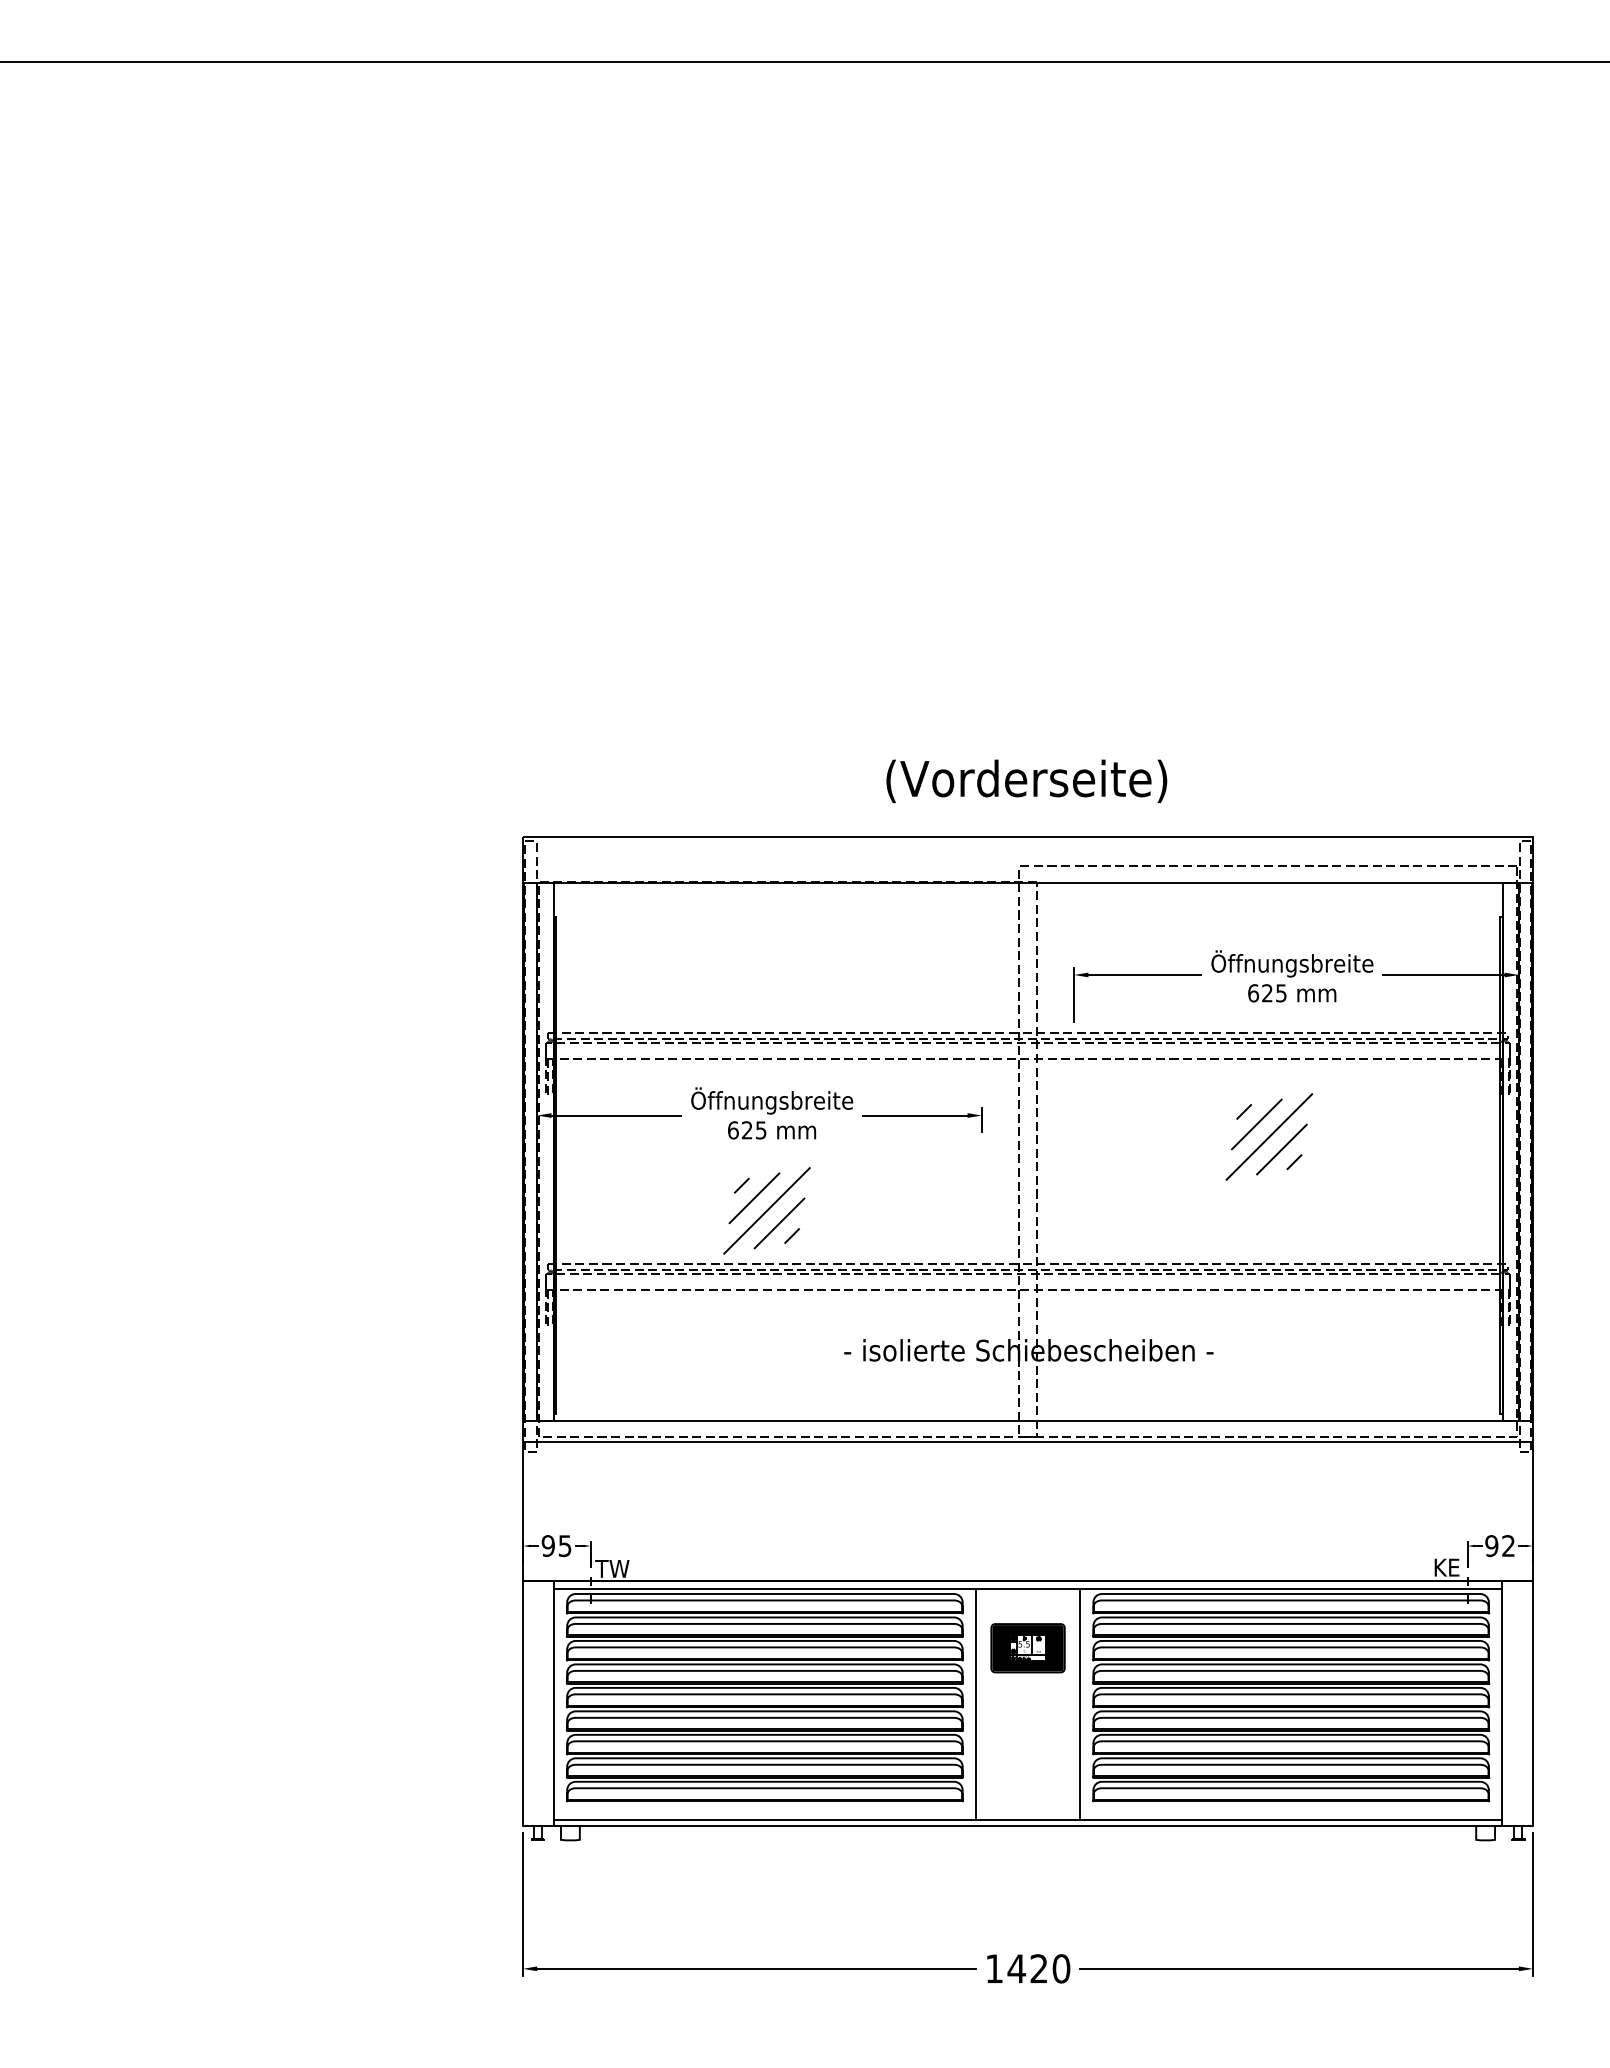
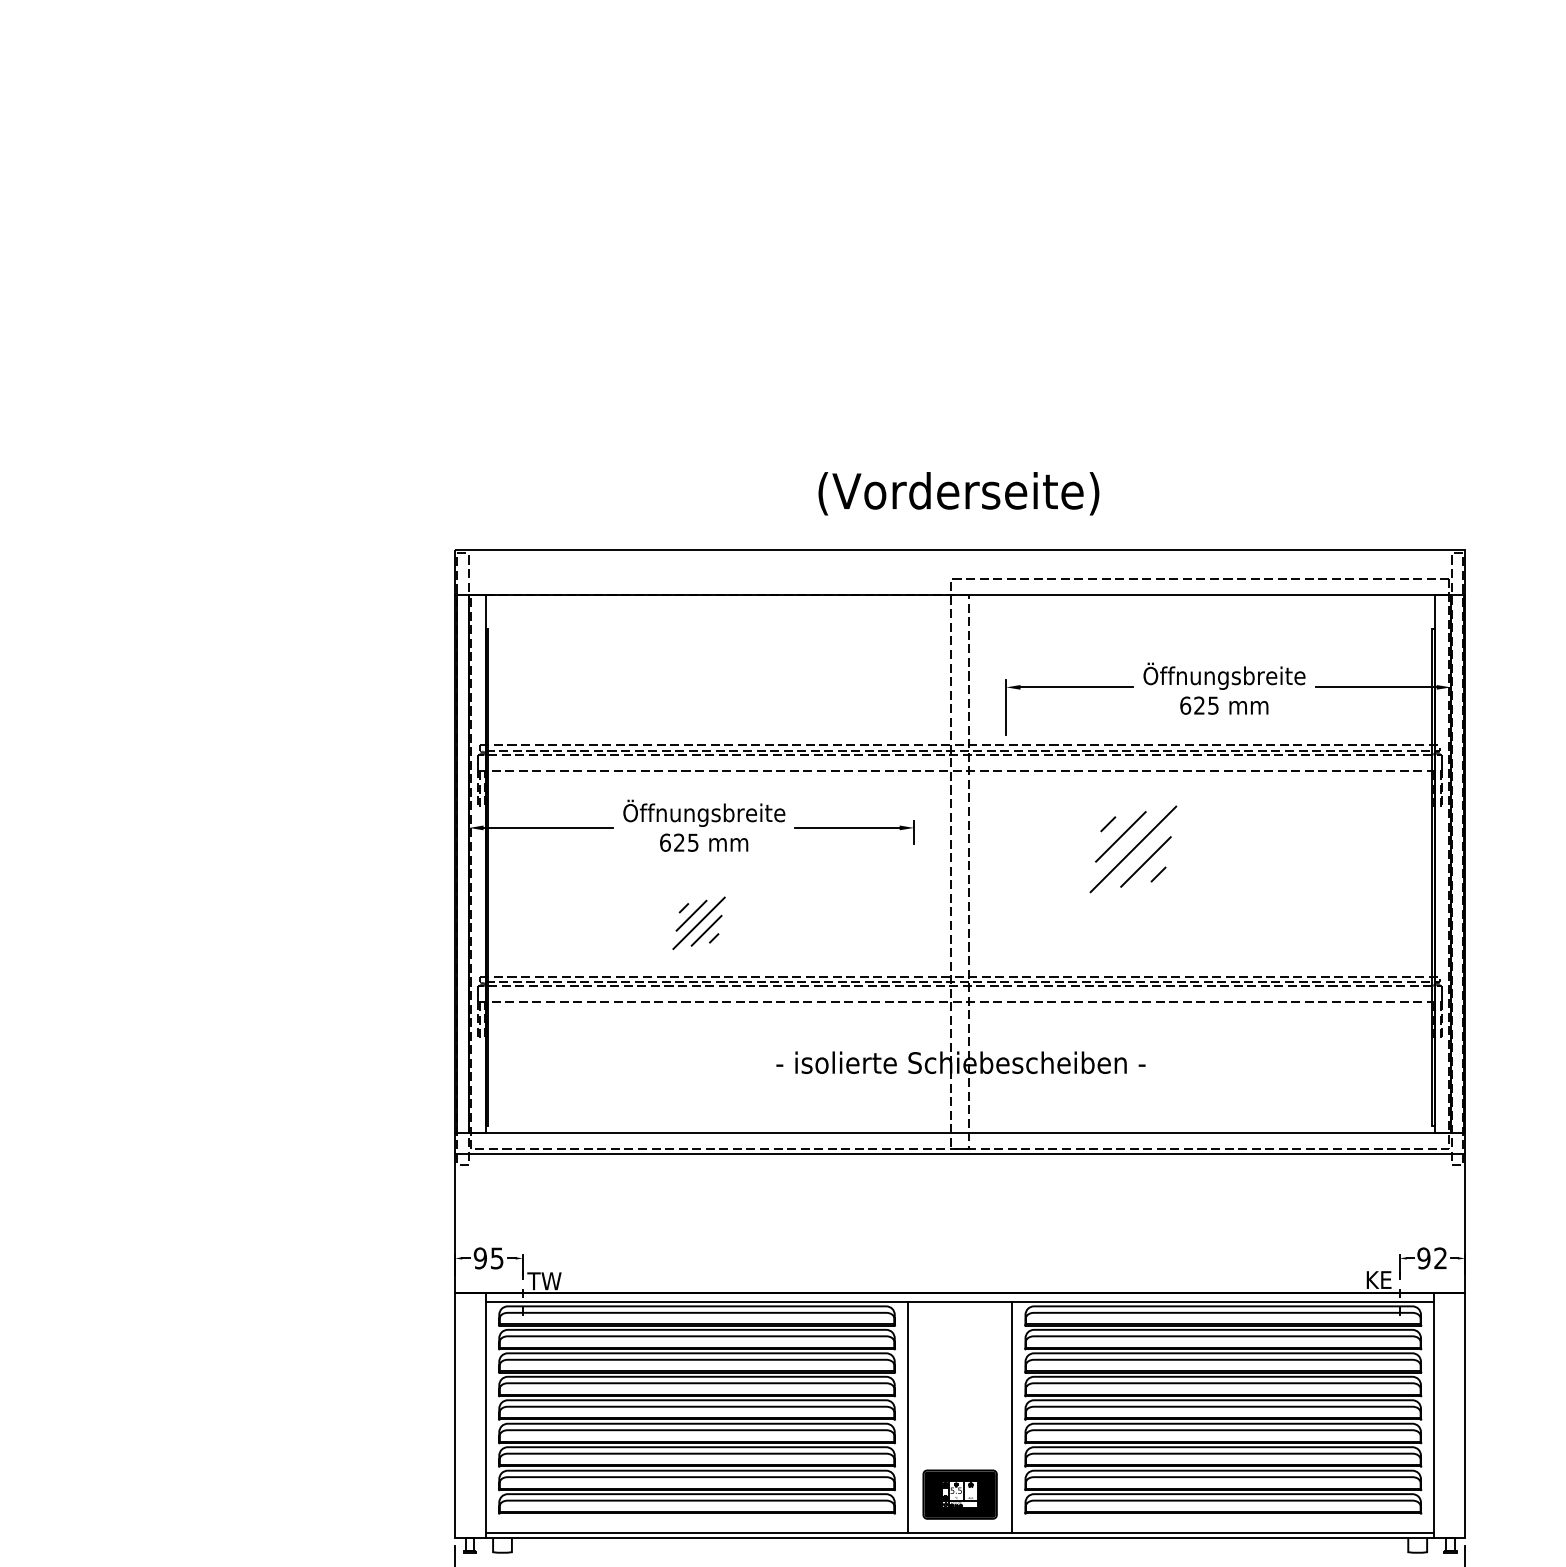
part: (1269, 1136) -> (1133, 848), moved
part: (766, 1210) -> (698, 922), size x0.6
part: (1027, 1648) -> (959, 1494), moved

